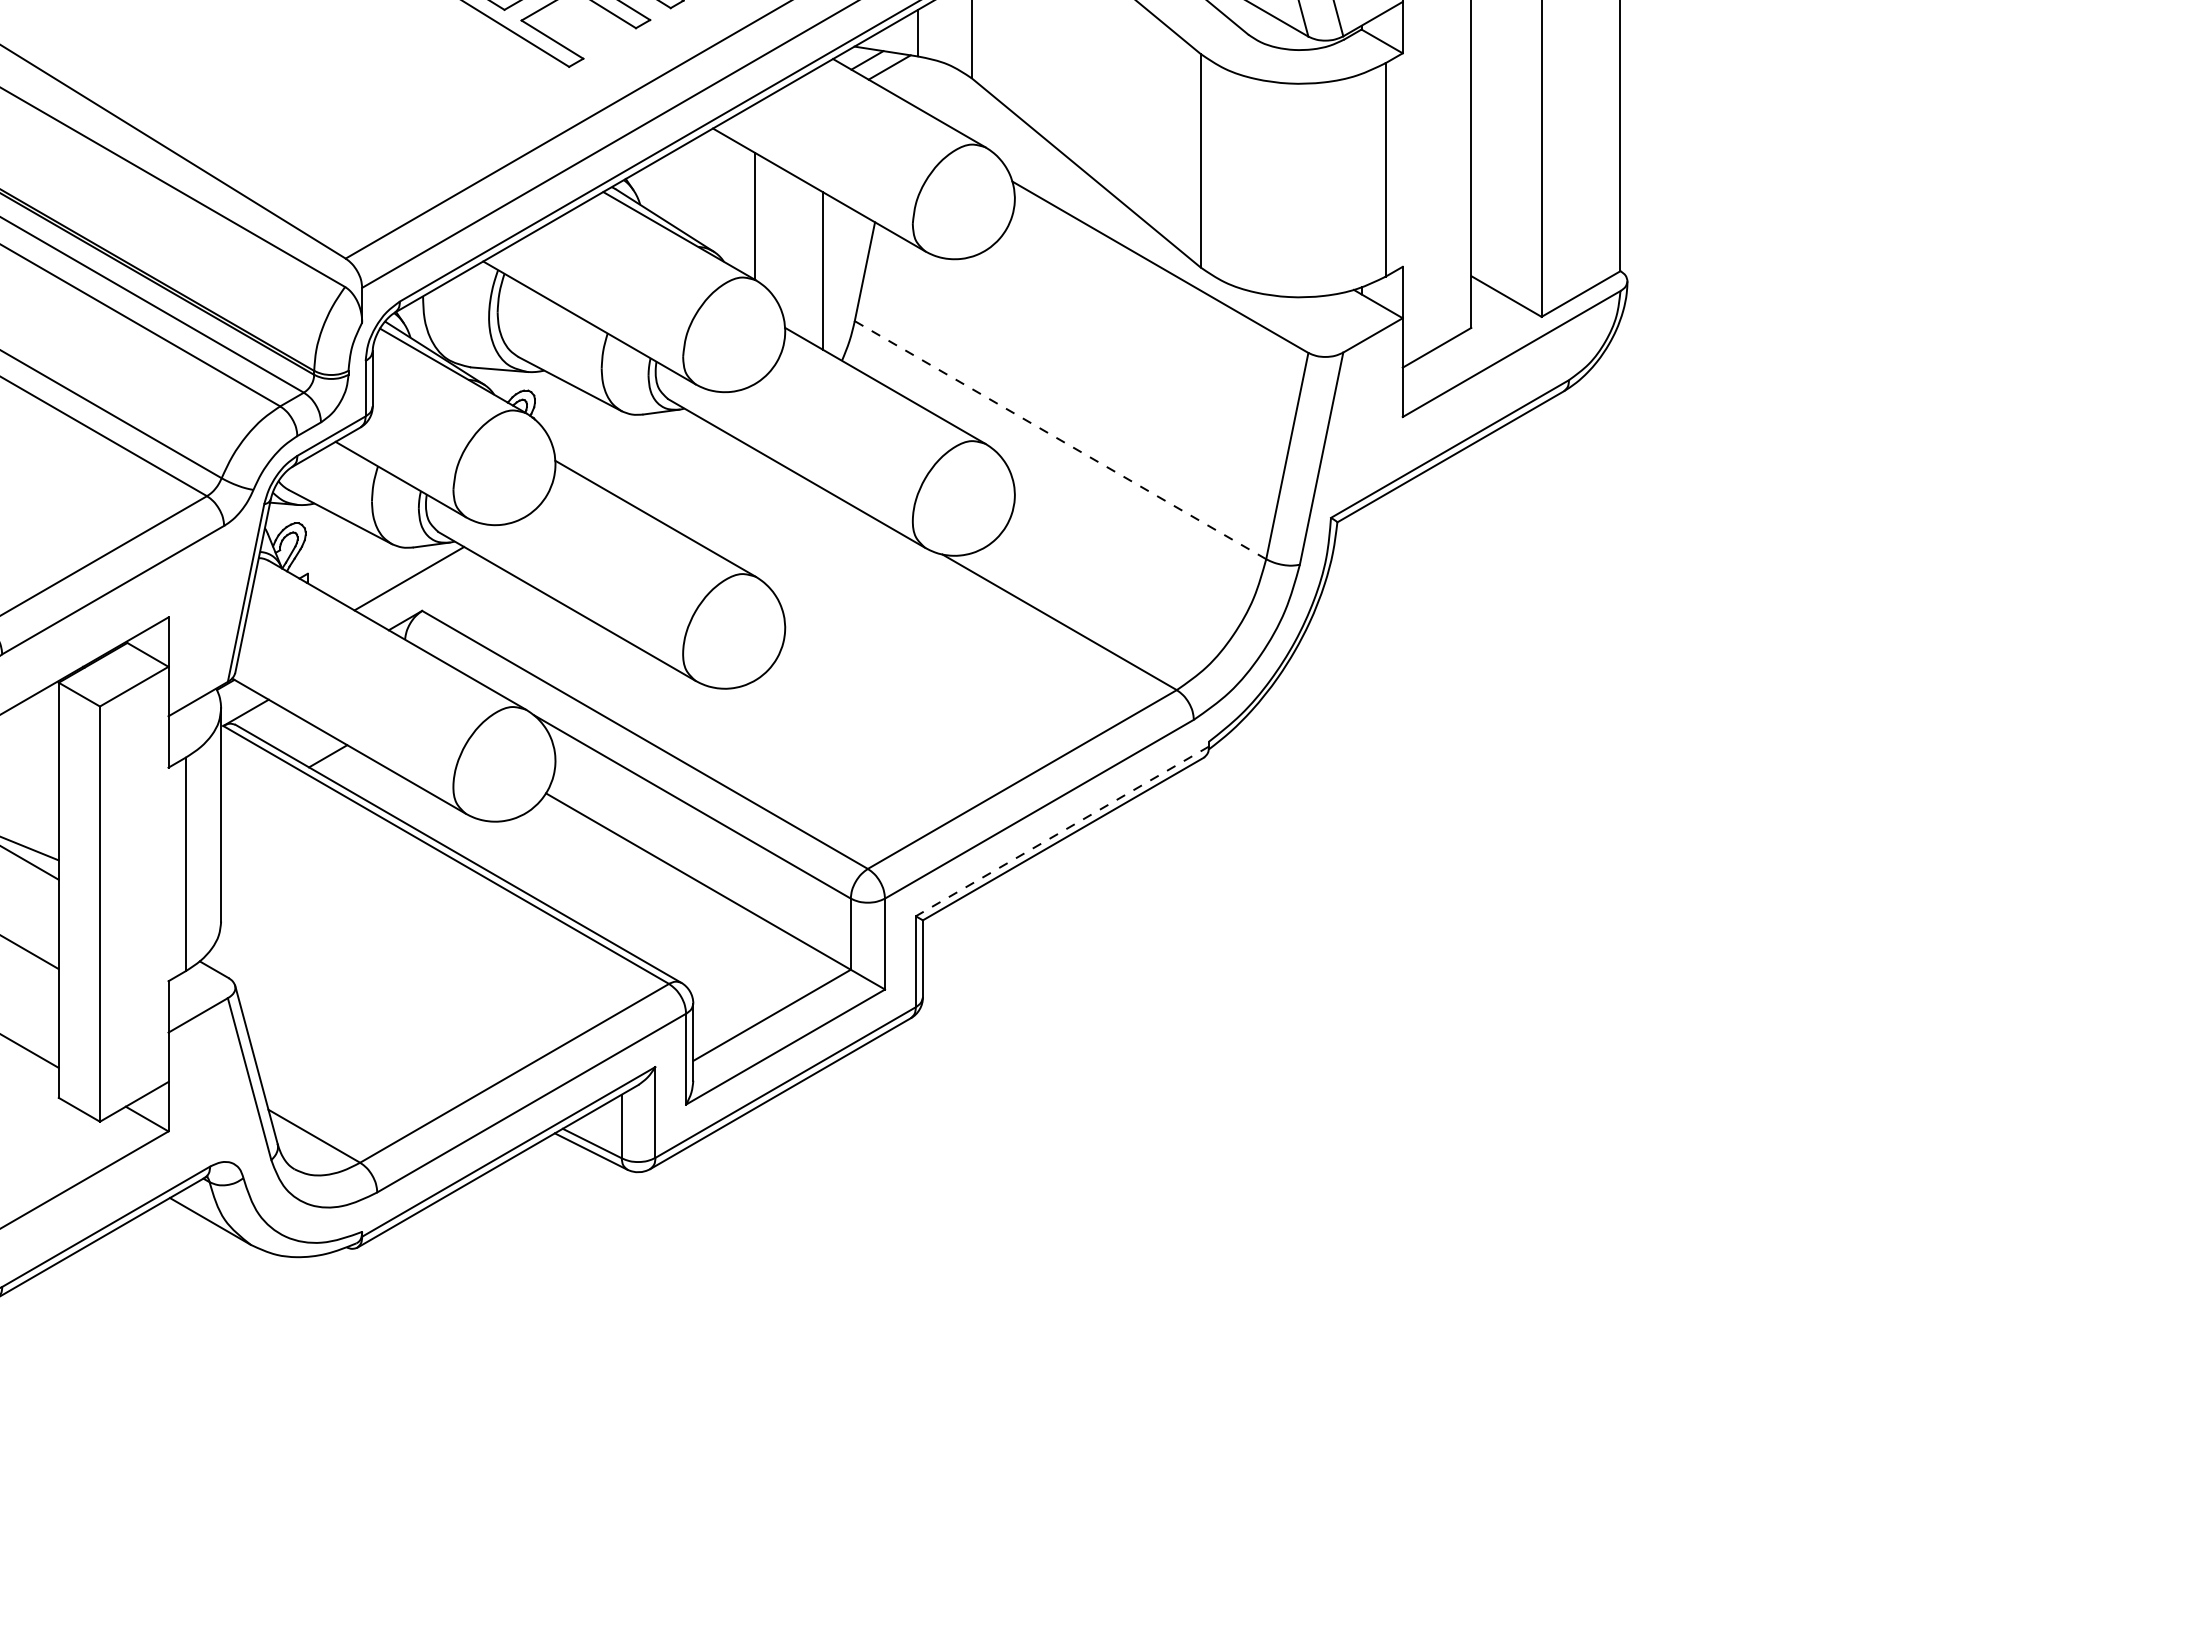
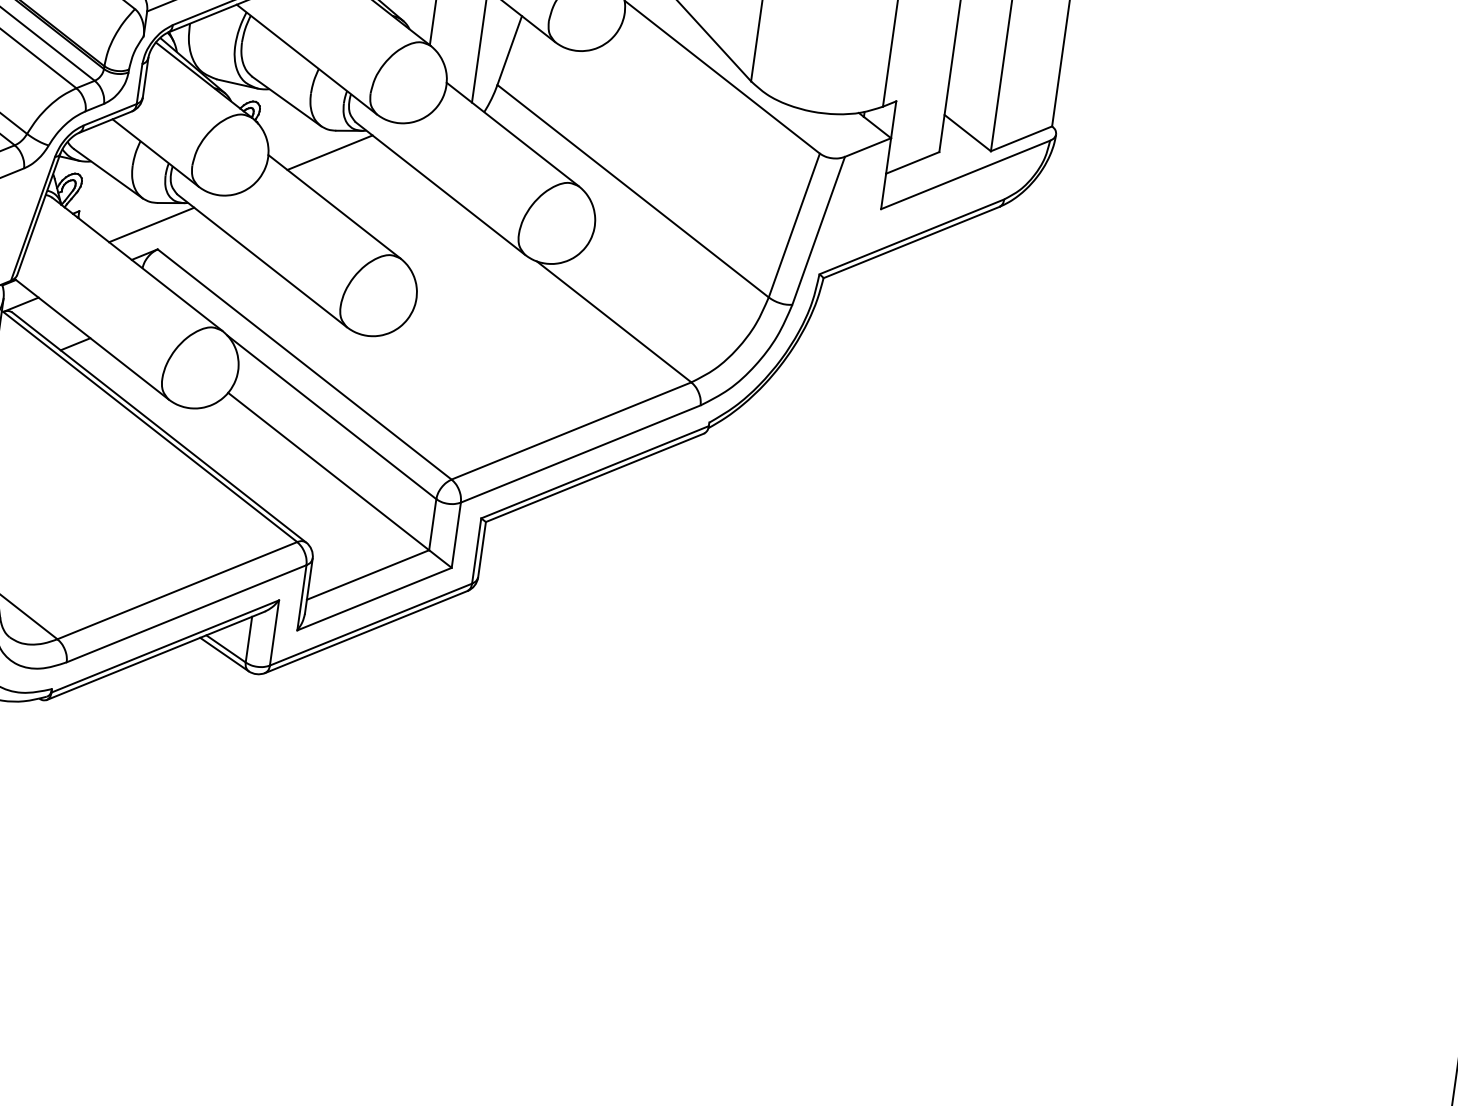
line: (1060, 440) -> (633, 191), dashed -> solid
line: (638, 445) -> (329, 152), added
line: (1062, 831) -> (595, 472), dashed -> solid

